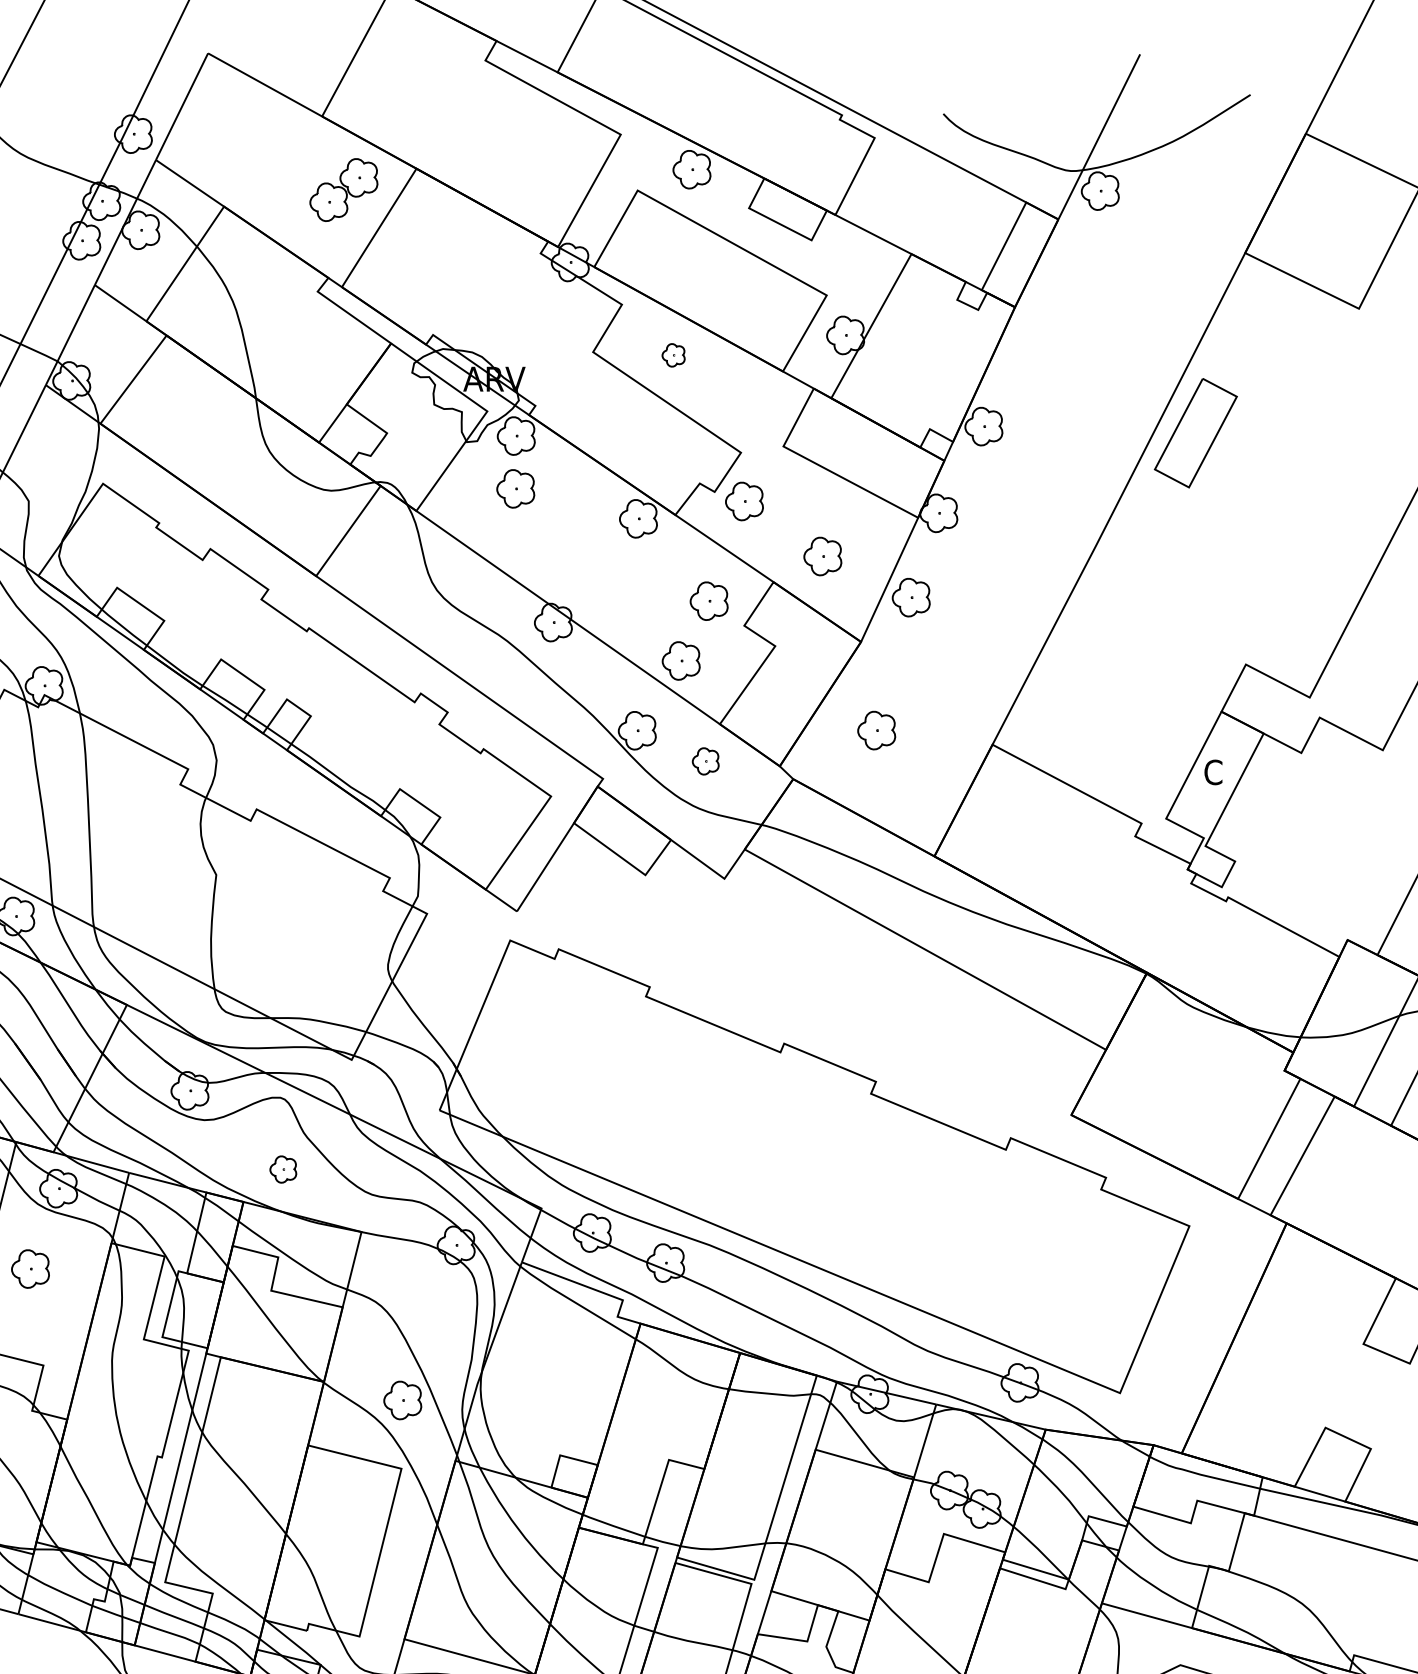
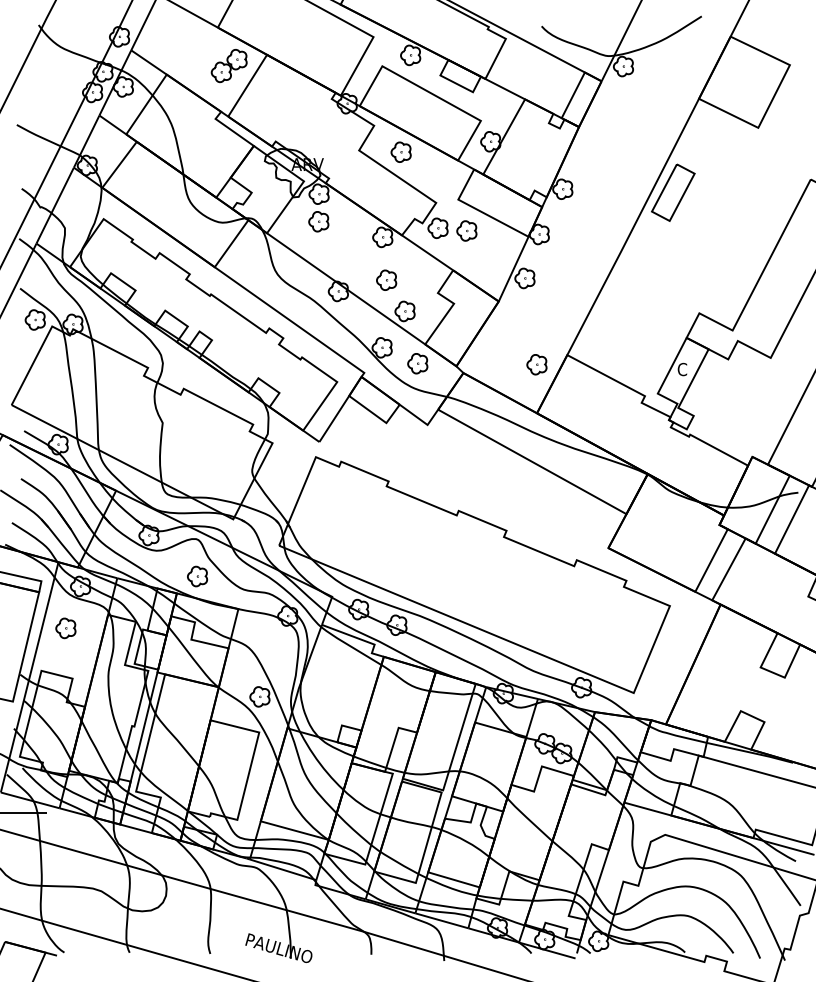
part: (672, 354) -> (400, 151), size x1.67
part: (822, 555) -> (466, 230), moved
part: (708, 599) -> (386, 279), moved
part: (875, 730) -> (536, 364), moved
part: (705, 760) -> (417, 363), size x1.43
part: (283, 1169) -> (197, 576), size x1.43

